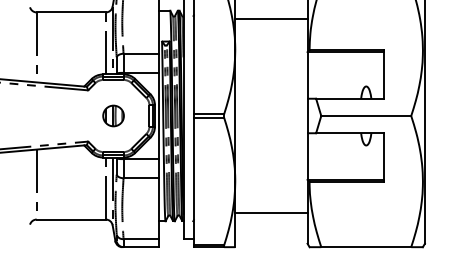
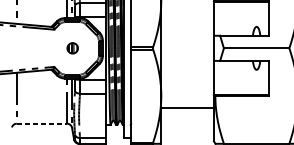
part: (113, 115) -> (72, 47), size x0.7
line: (271, 212) -> (187, 107), moved
line: (71, 219) -> (42, 123), solid -> dashed

